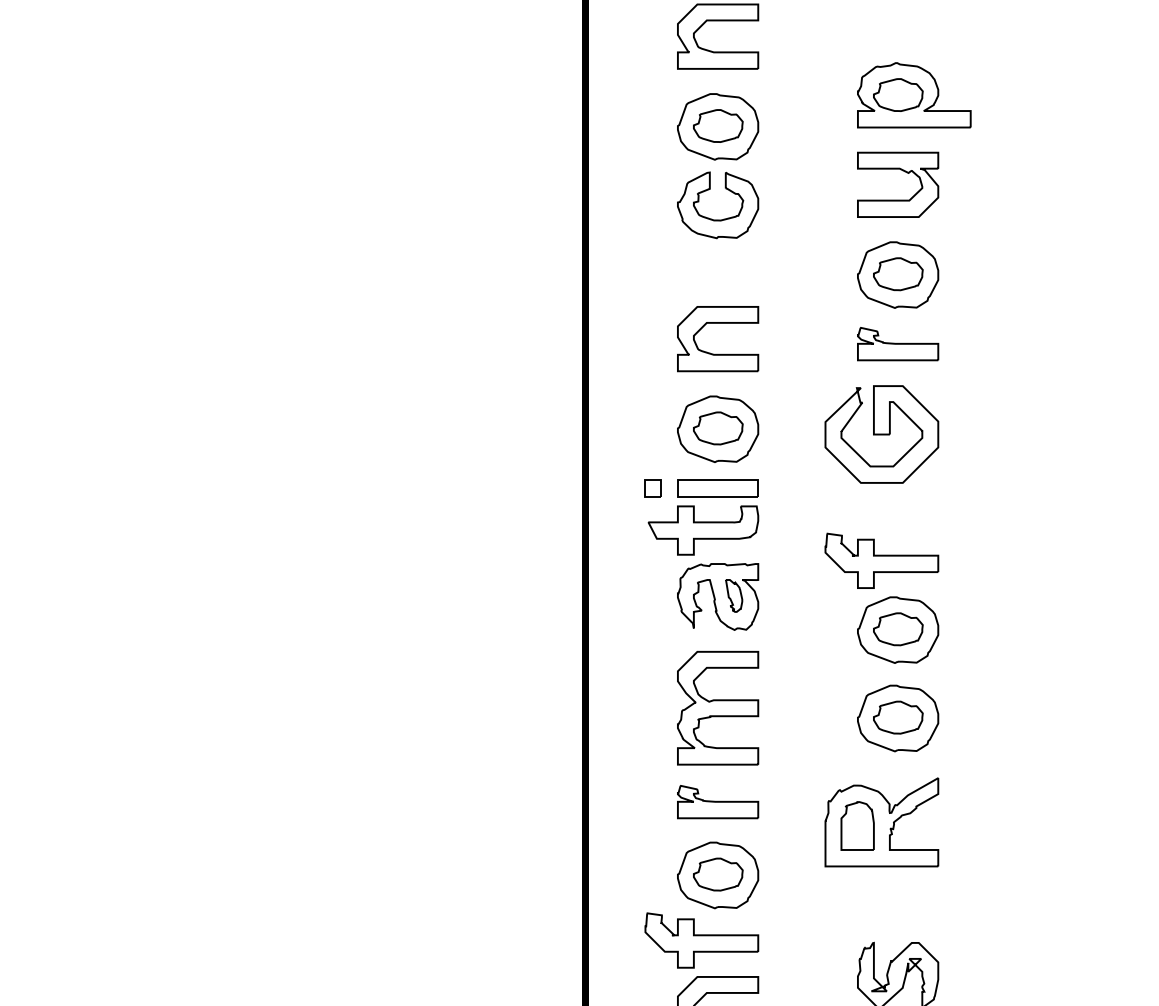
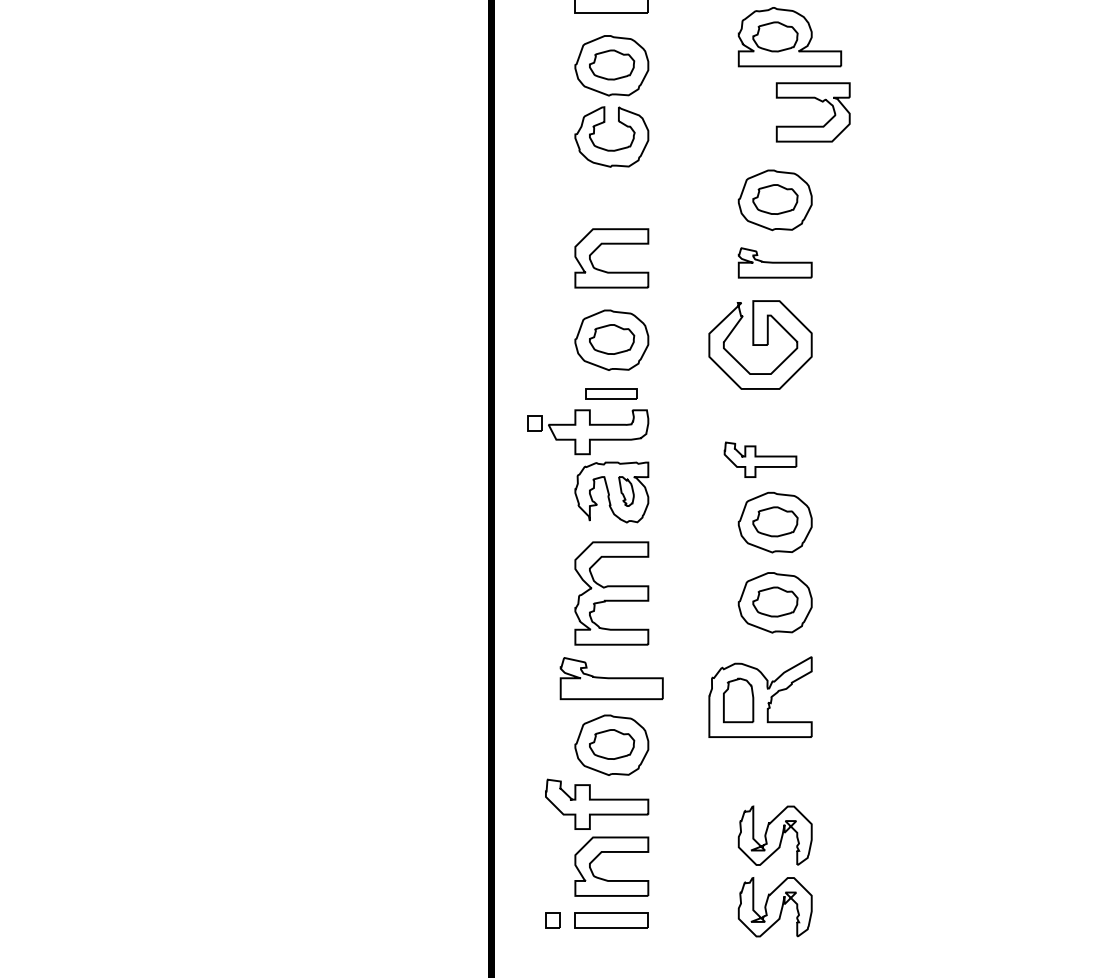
part: (902, 171) -> (817, 100), moved
part: (652, 487) -> (534, 423), moved
part: (717, 487) -> (611, 393), size x0.7
part: (881, 560) -> (760, 459), size x0.7
part: (717, 801) -> (611, 678), size x1.4

